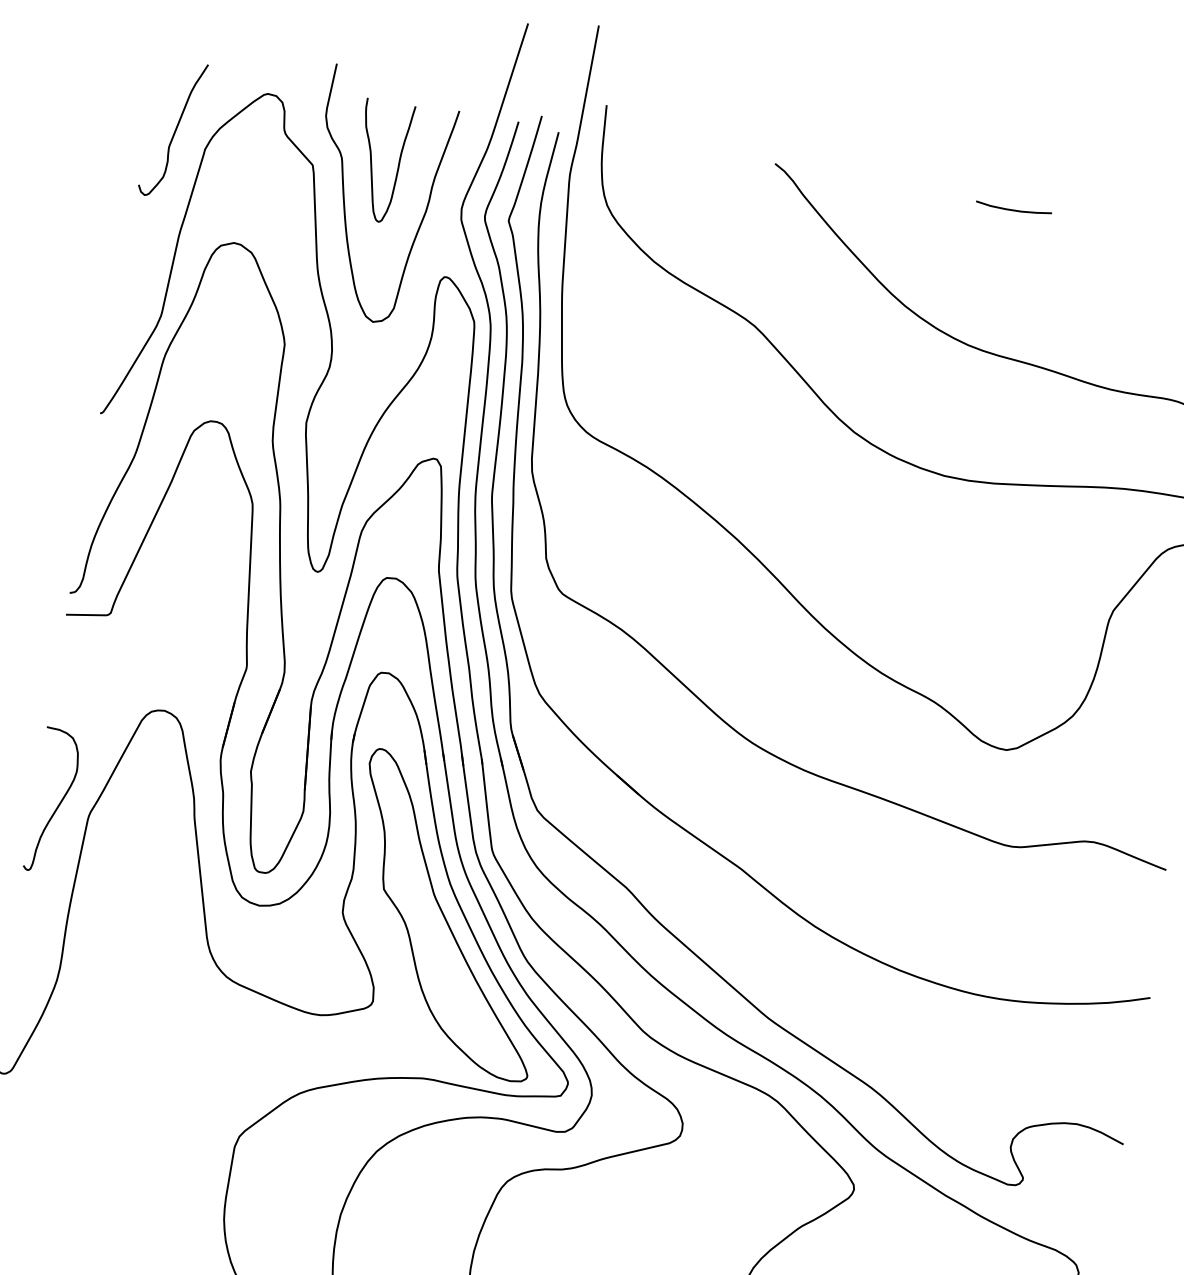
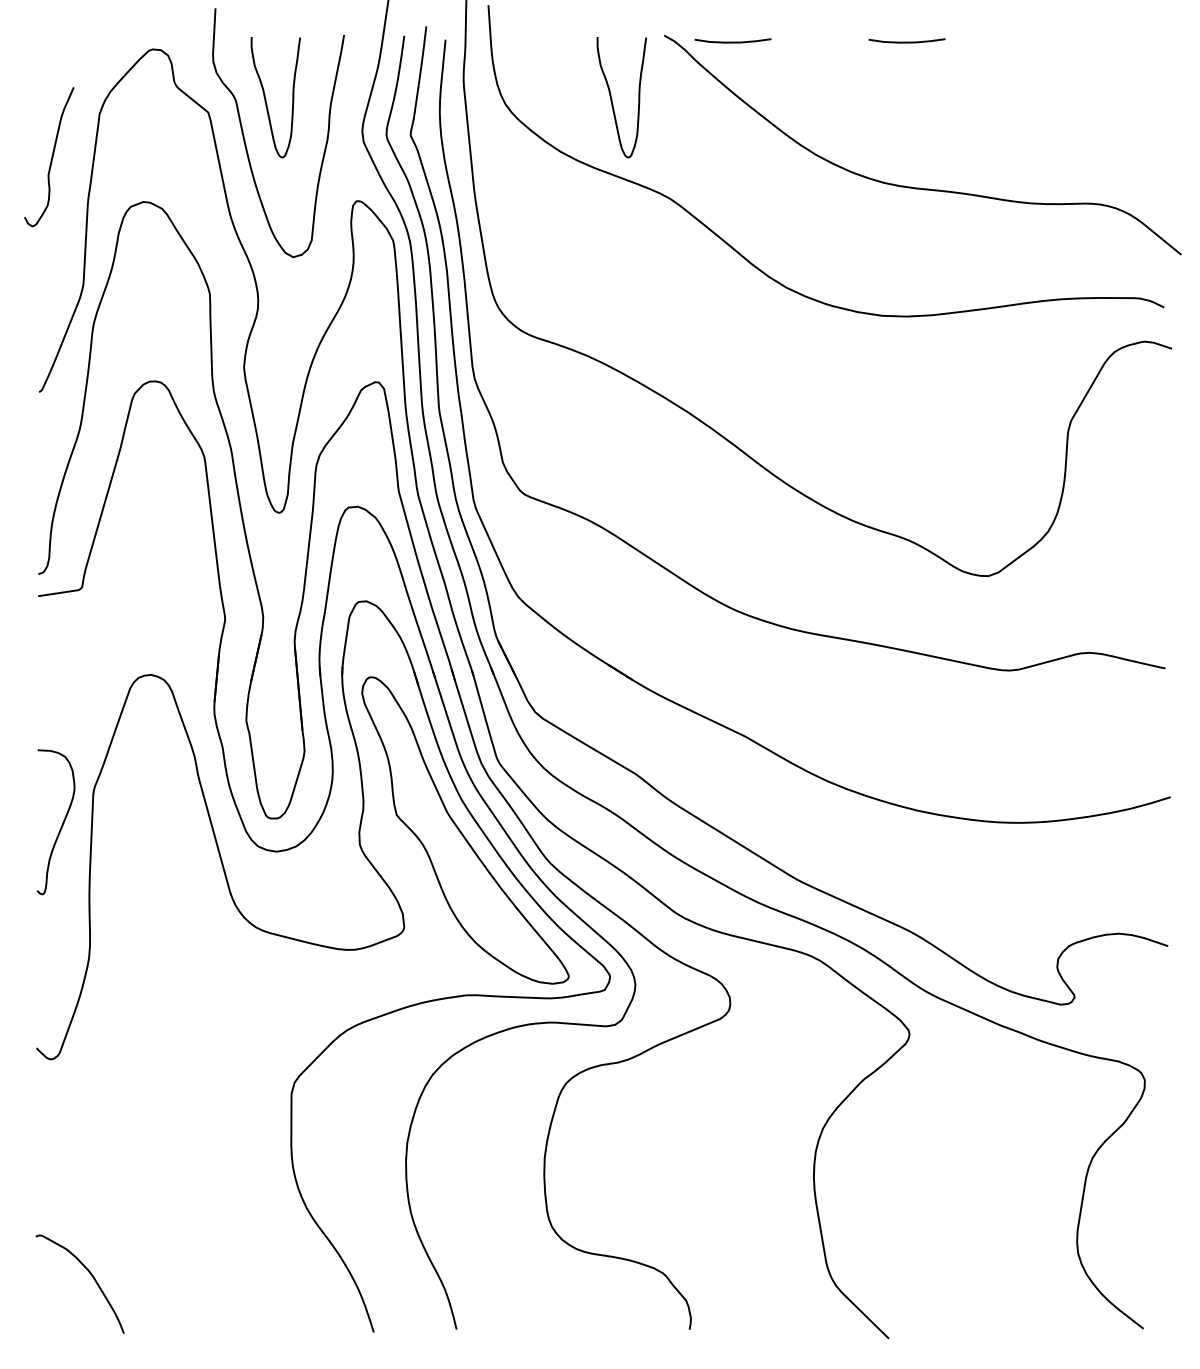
curve: (174, 130) -> (51, 157), moved
curve: (841, 180) -> (732, 41), added
curve: (713, 218) -> (612, 99), added
curve: (58, 804) -> (61, 824), moved

